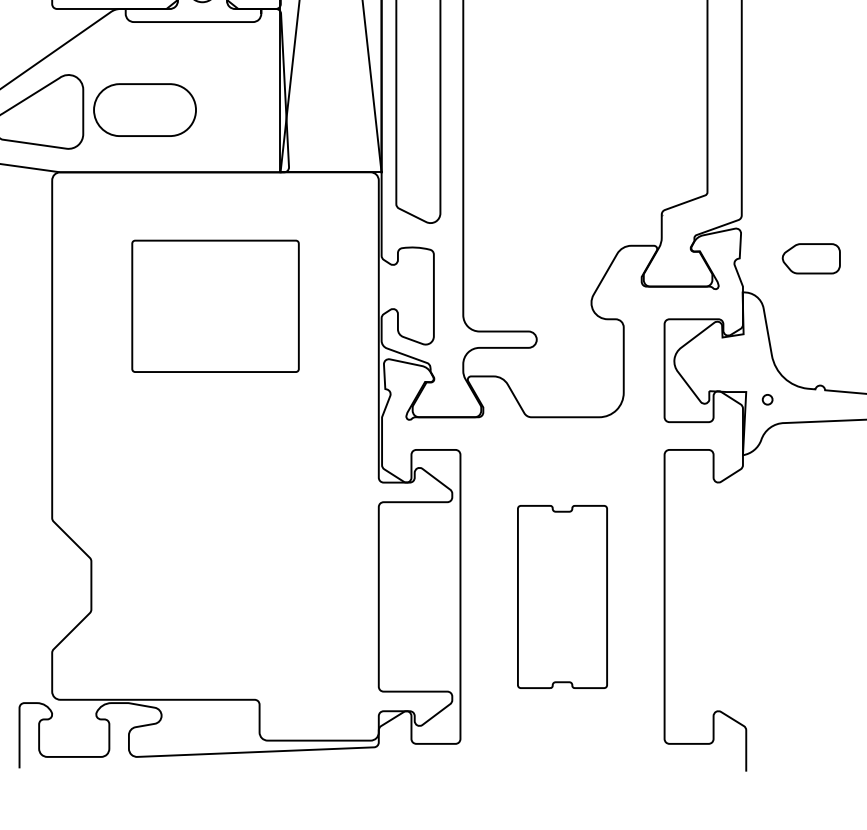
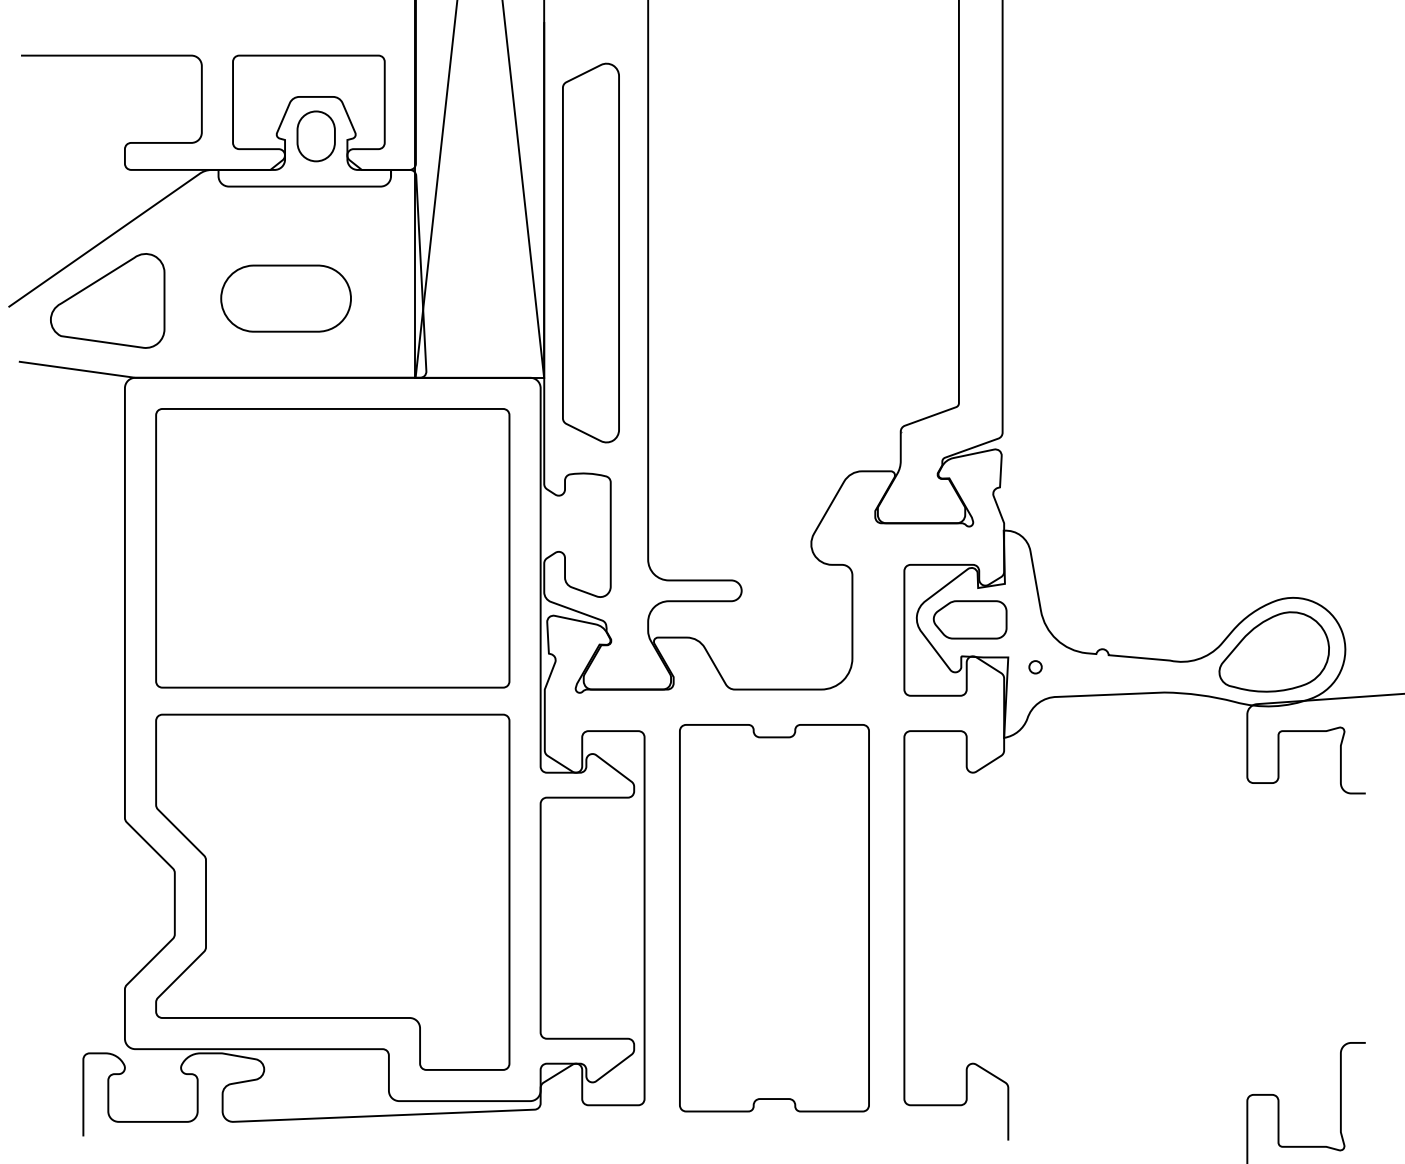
part: (144, 110) -> (285, 298), moved
part: (810, 258) -> (969, 619), moved
part: (215, 306) -> (332, 548), size x1.67
part: (215, 575) -> (332, 891), added
part: (562, 597) -> (774, 918), size x1.67

